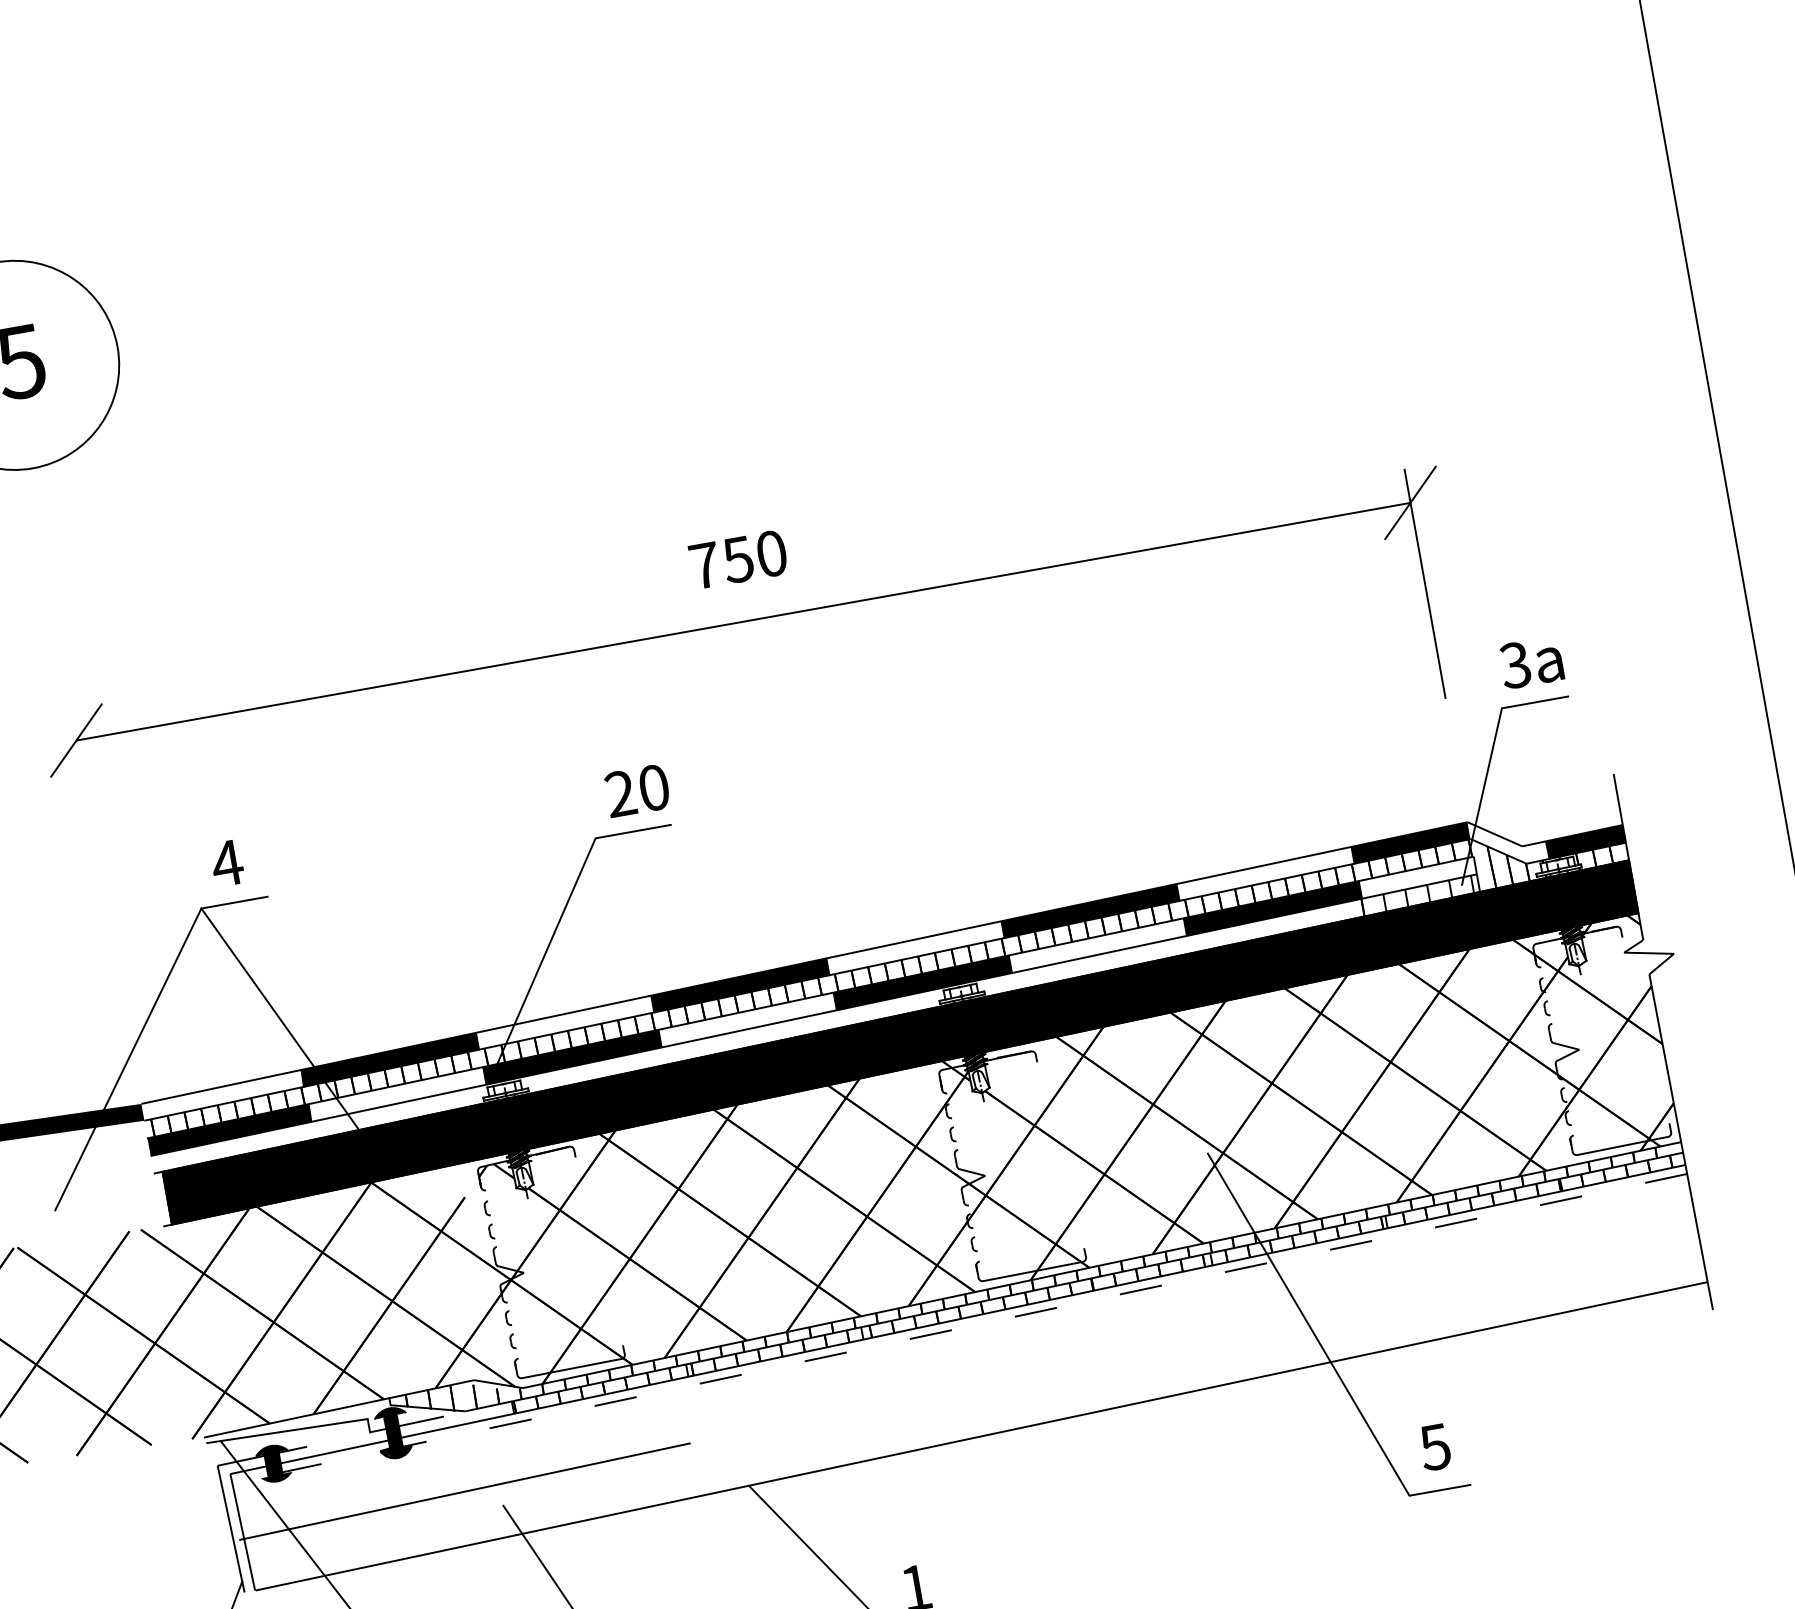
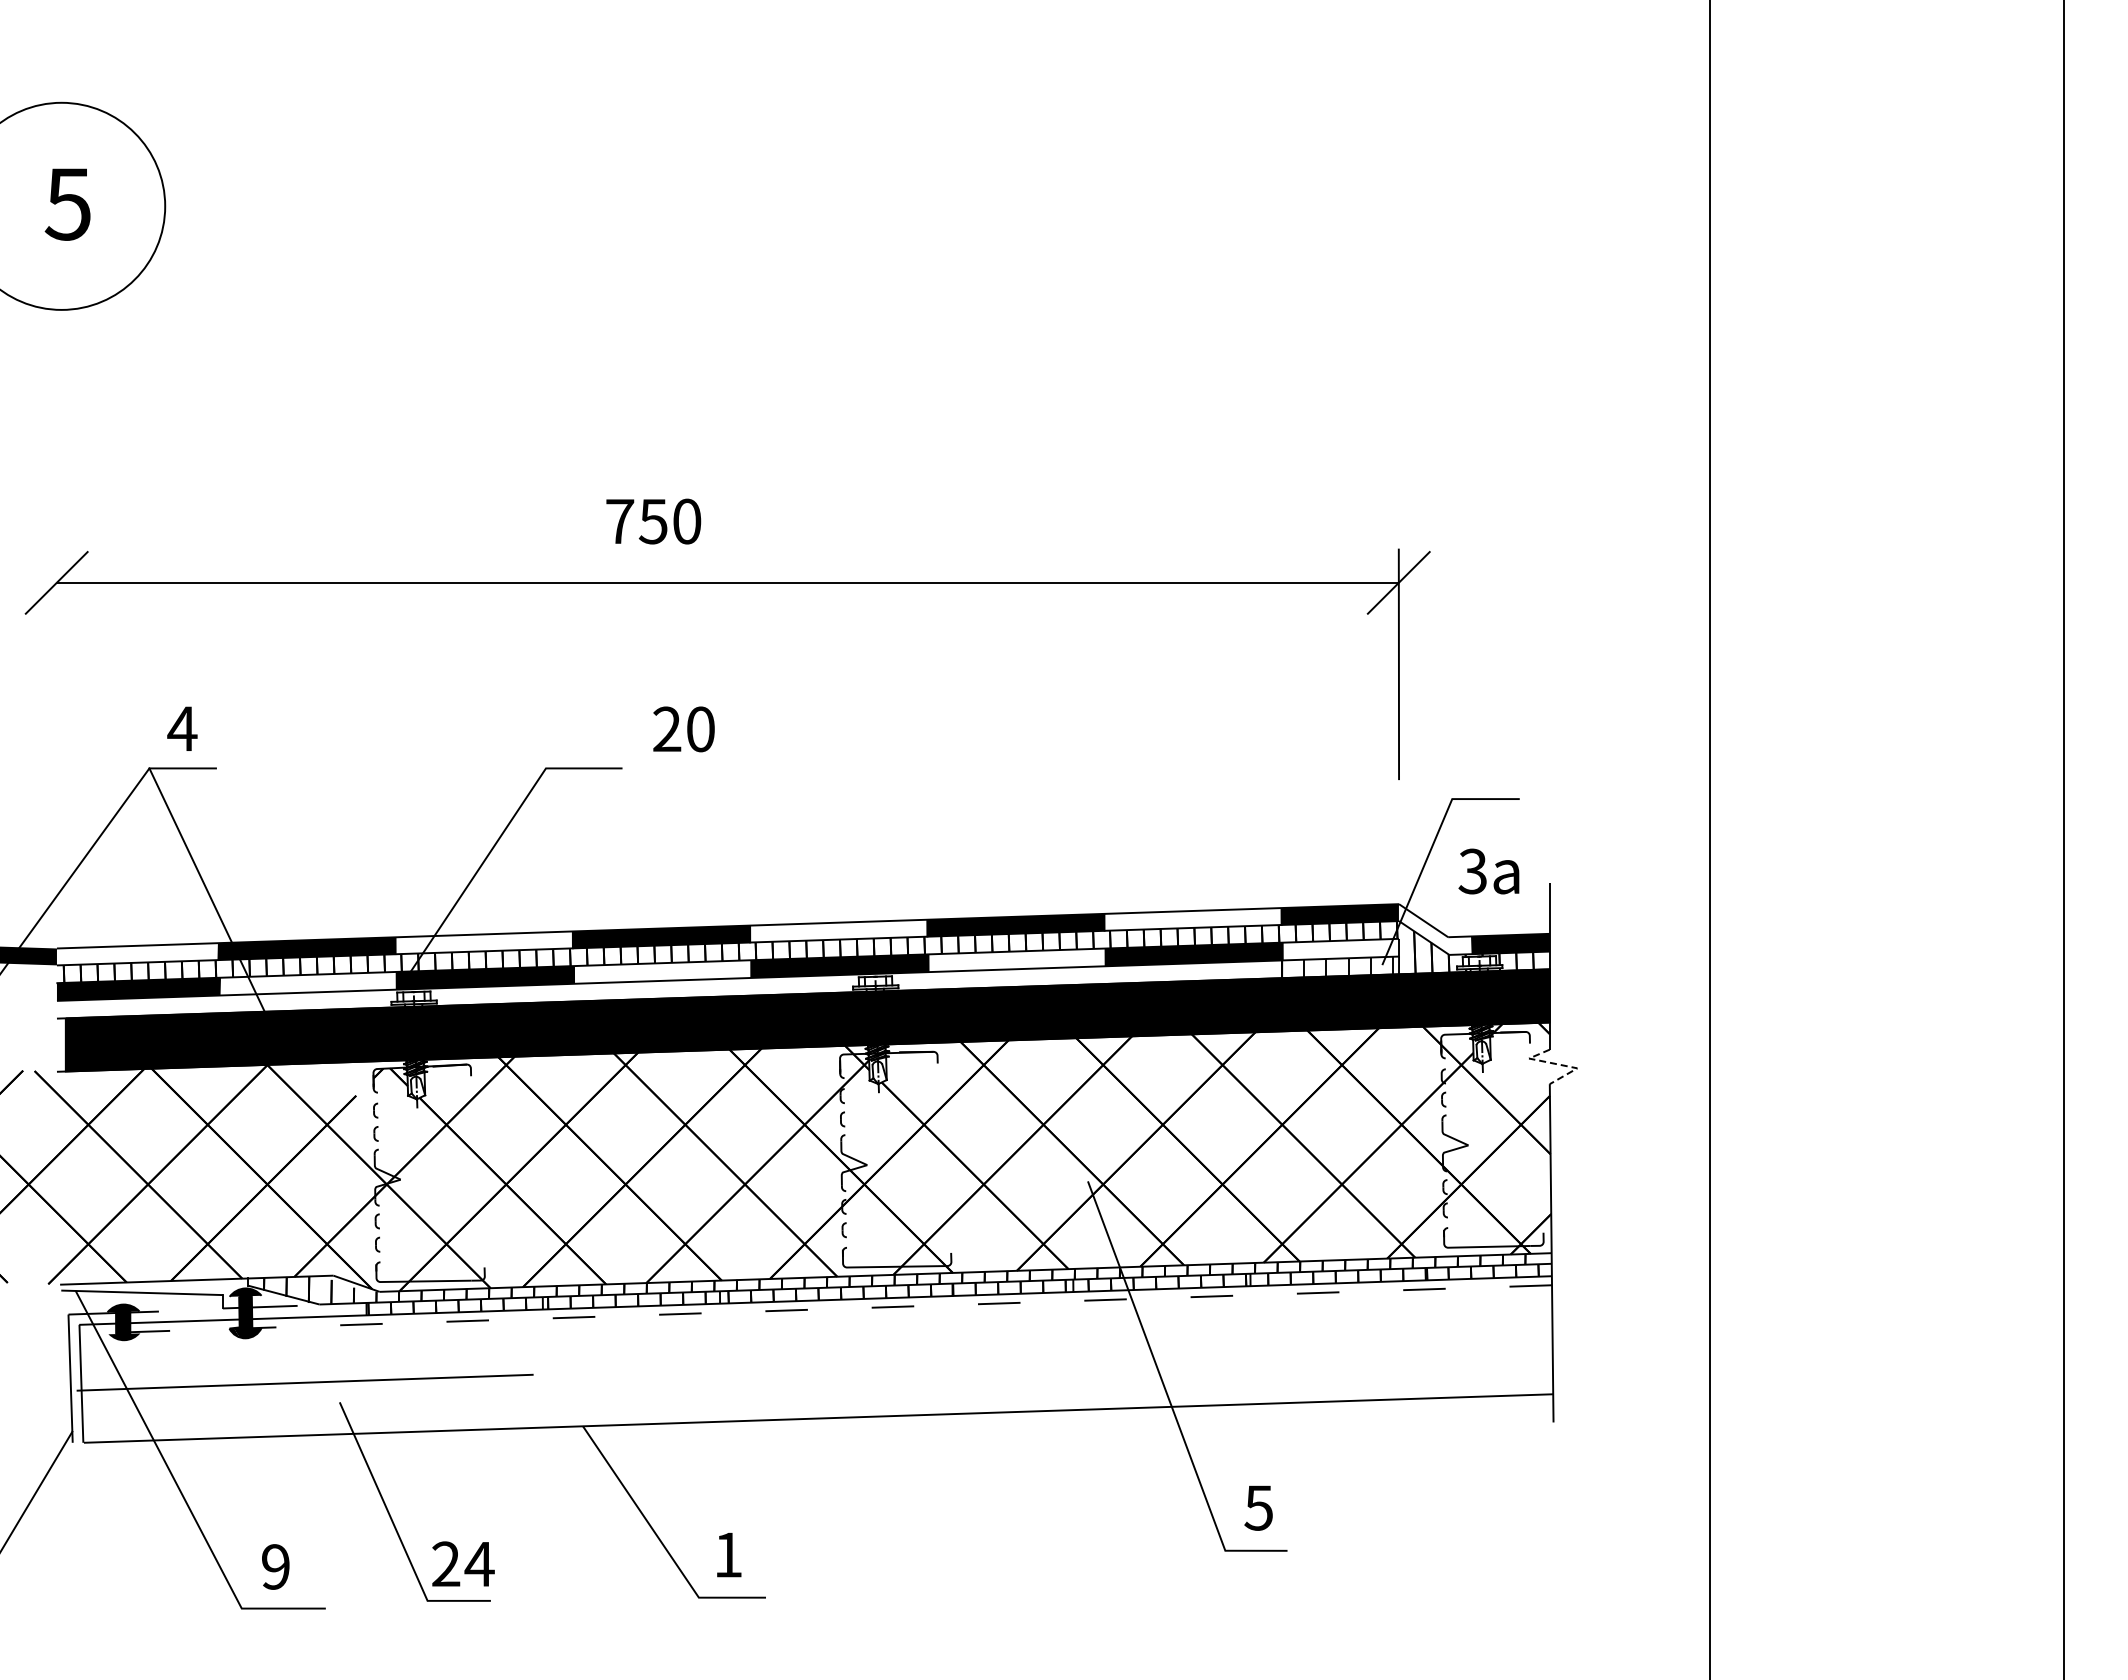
text: (738, 559) -> (653, 521), moved
text: (1530, 662) -> (1488, 871), moved
text: (636, 791) -> (683, 729), moved
line: (1654, 953) -> (1558, 1064), solid -> dashed

